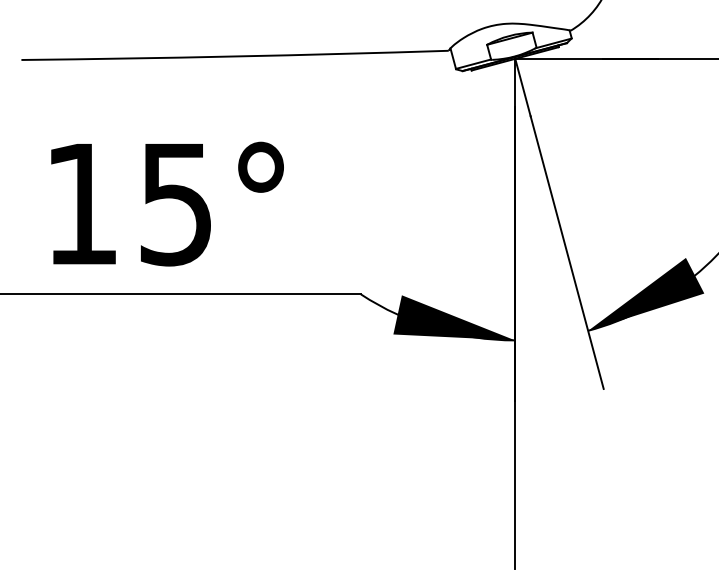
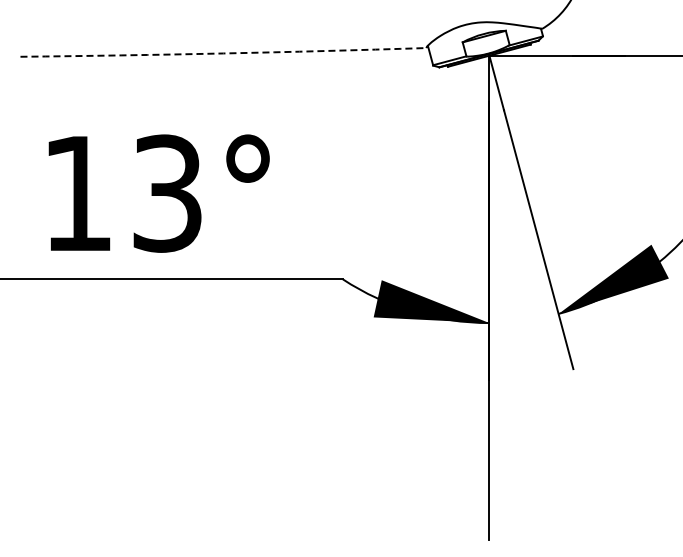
arc: (235, 56) -> (223, 53), solid -> dashed
text: (176, 203) -> (167, 193), 15° -> 13°

